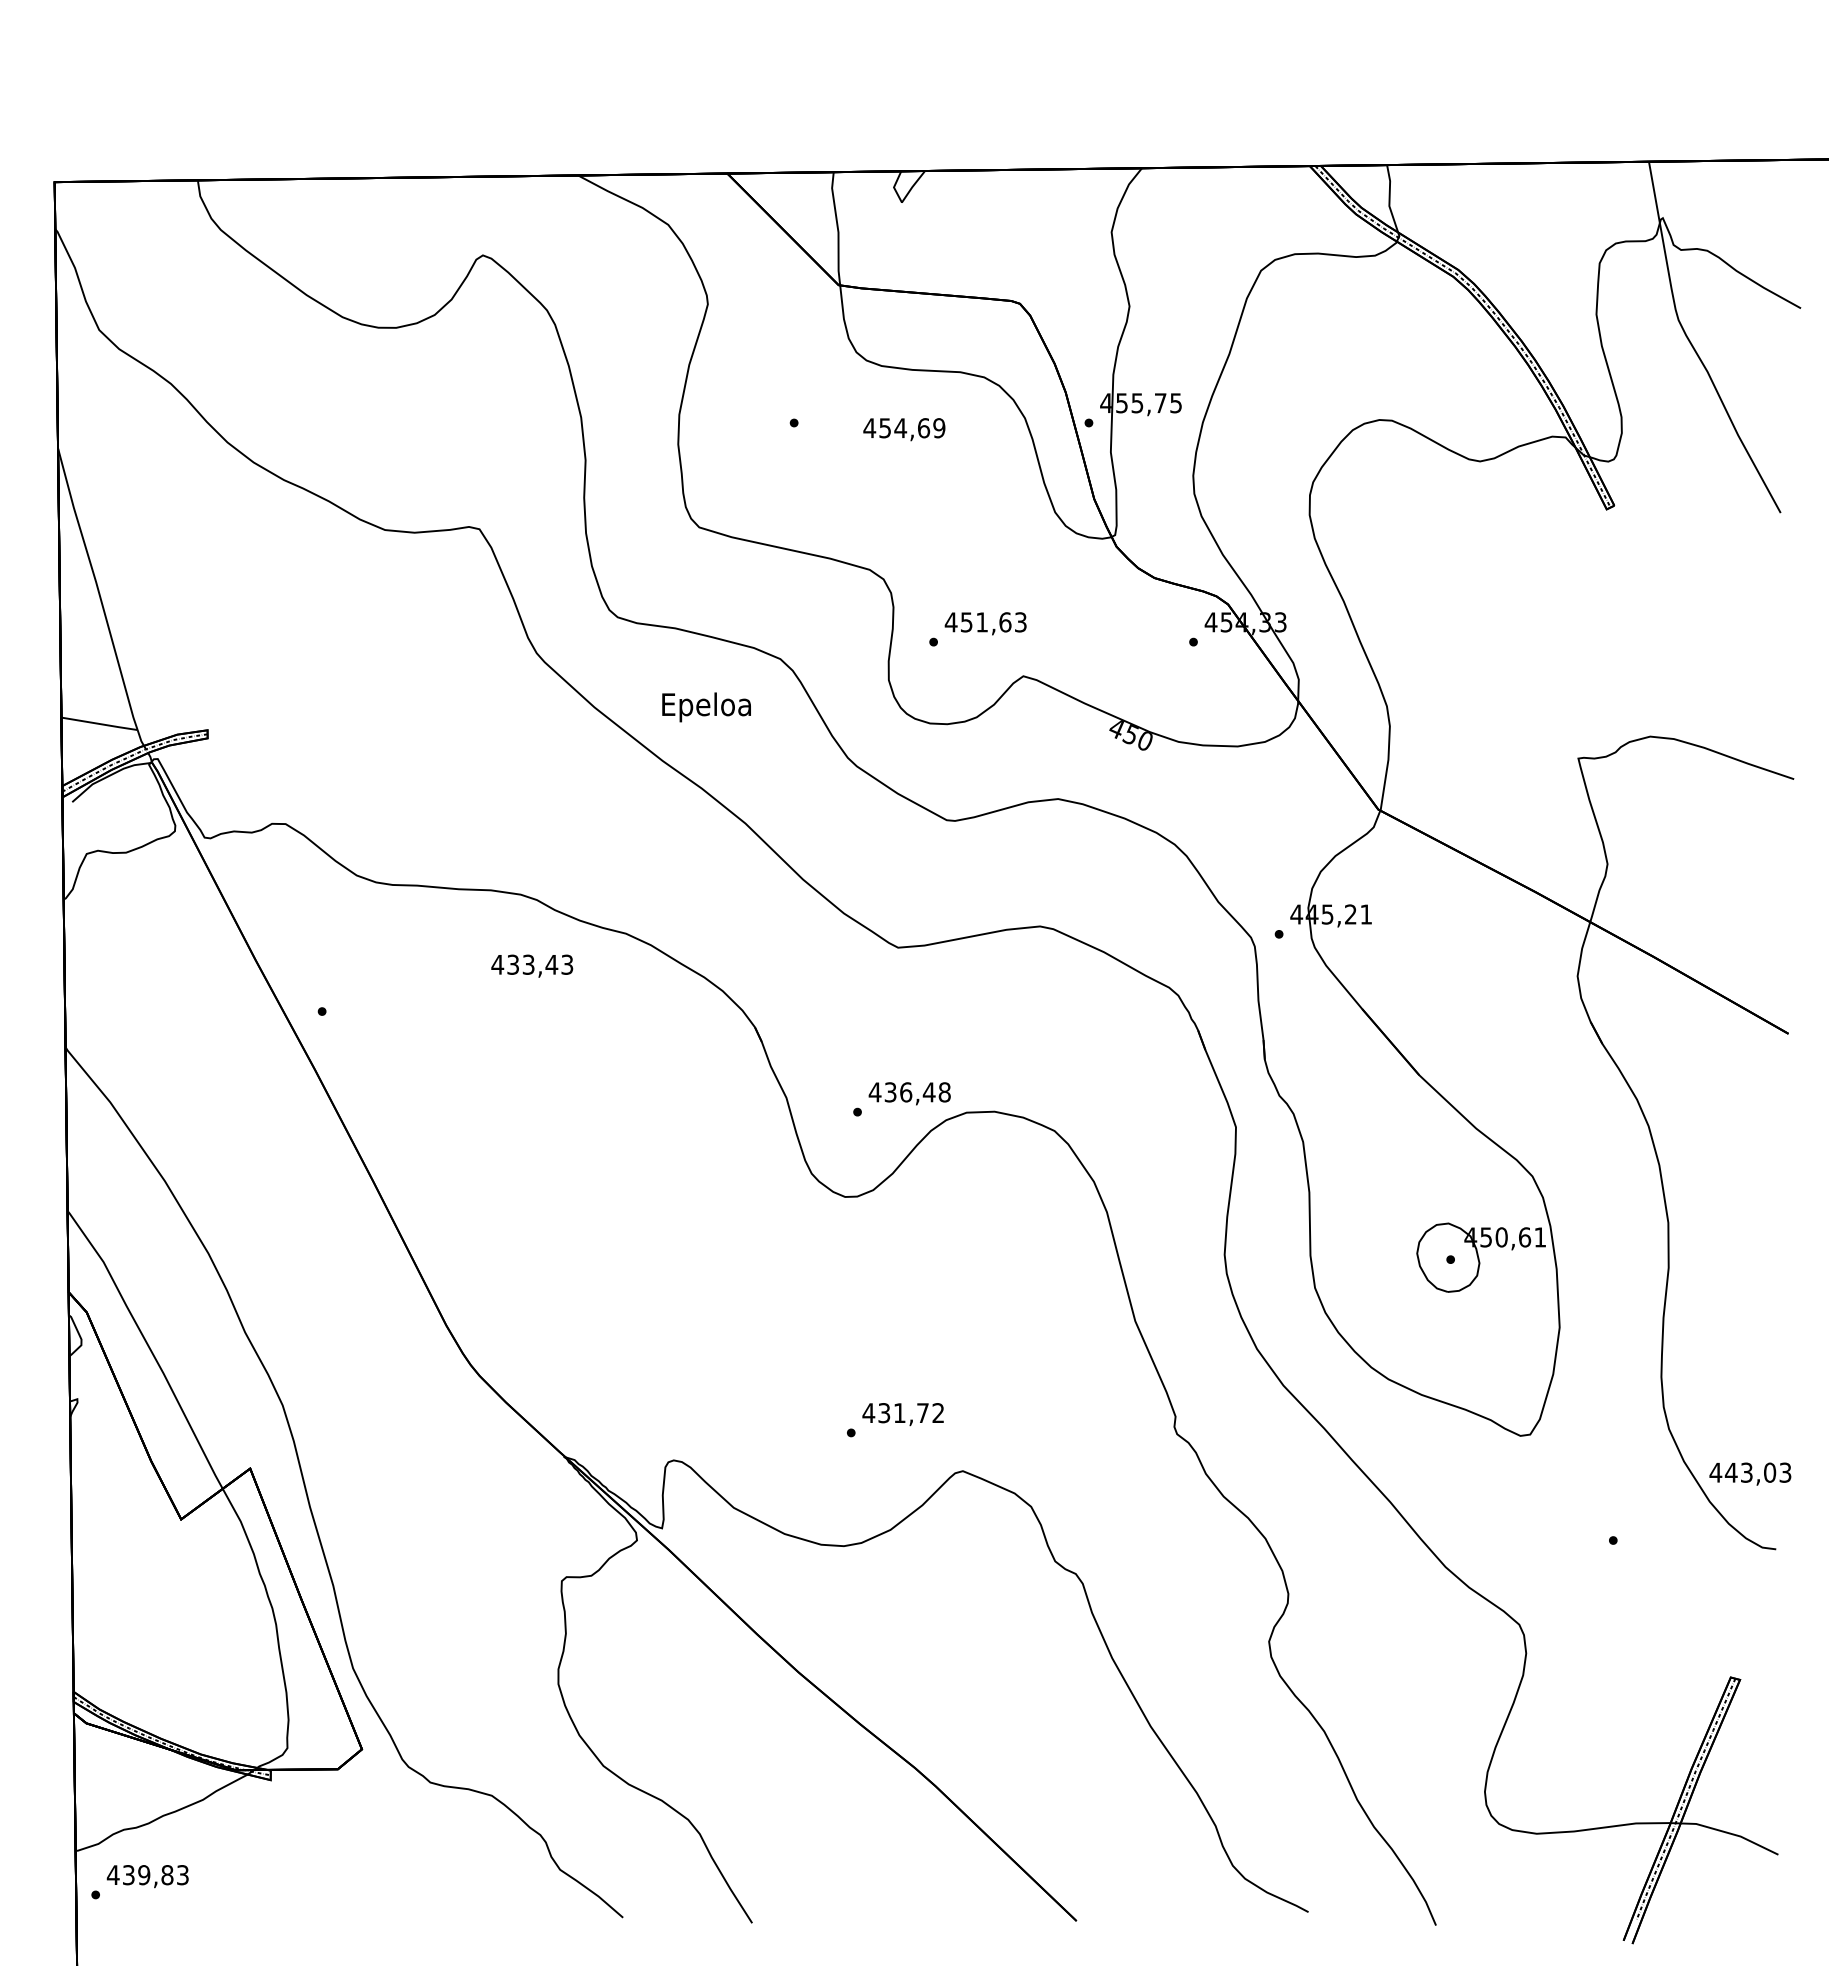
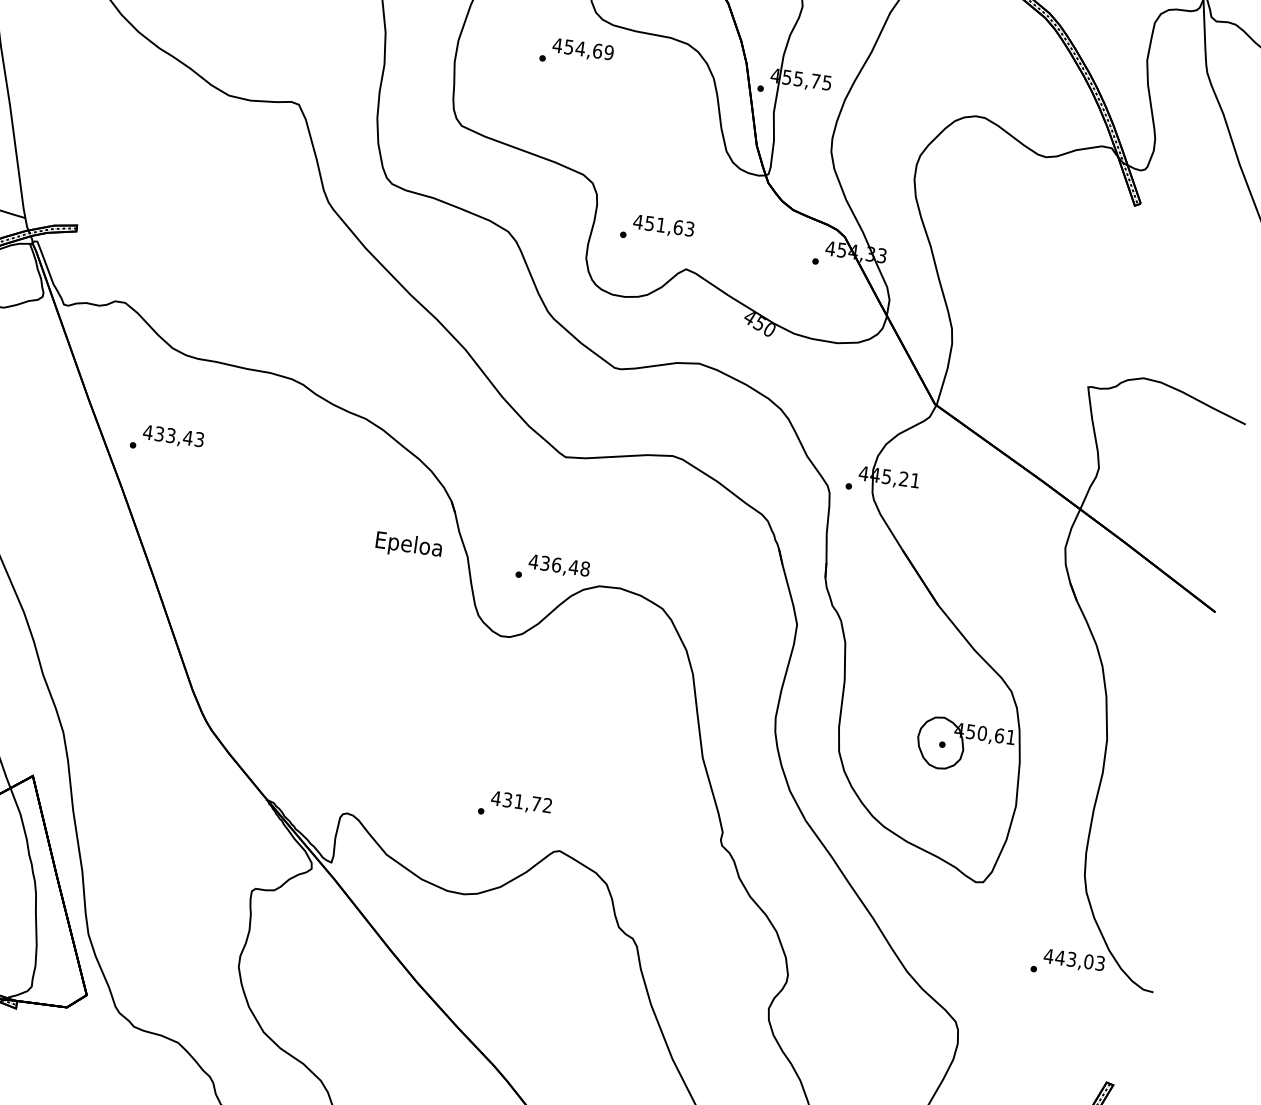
text: (904, 429) -> (583, 50), moved
text: (706, 707) -> (408, 546), moved
text: (532, 965) -> (173, 436), moved
text: (1750, 1473) -> (1074, 960), moved

